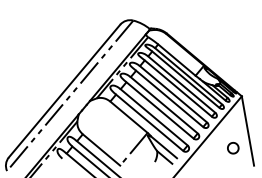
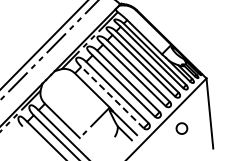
line: (149, 122) -> (112, 97), solid -> dashed
part: (233, 148) -> (182, 128), moved

